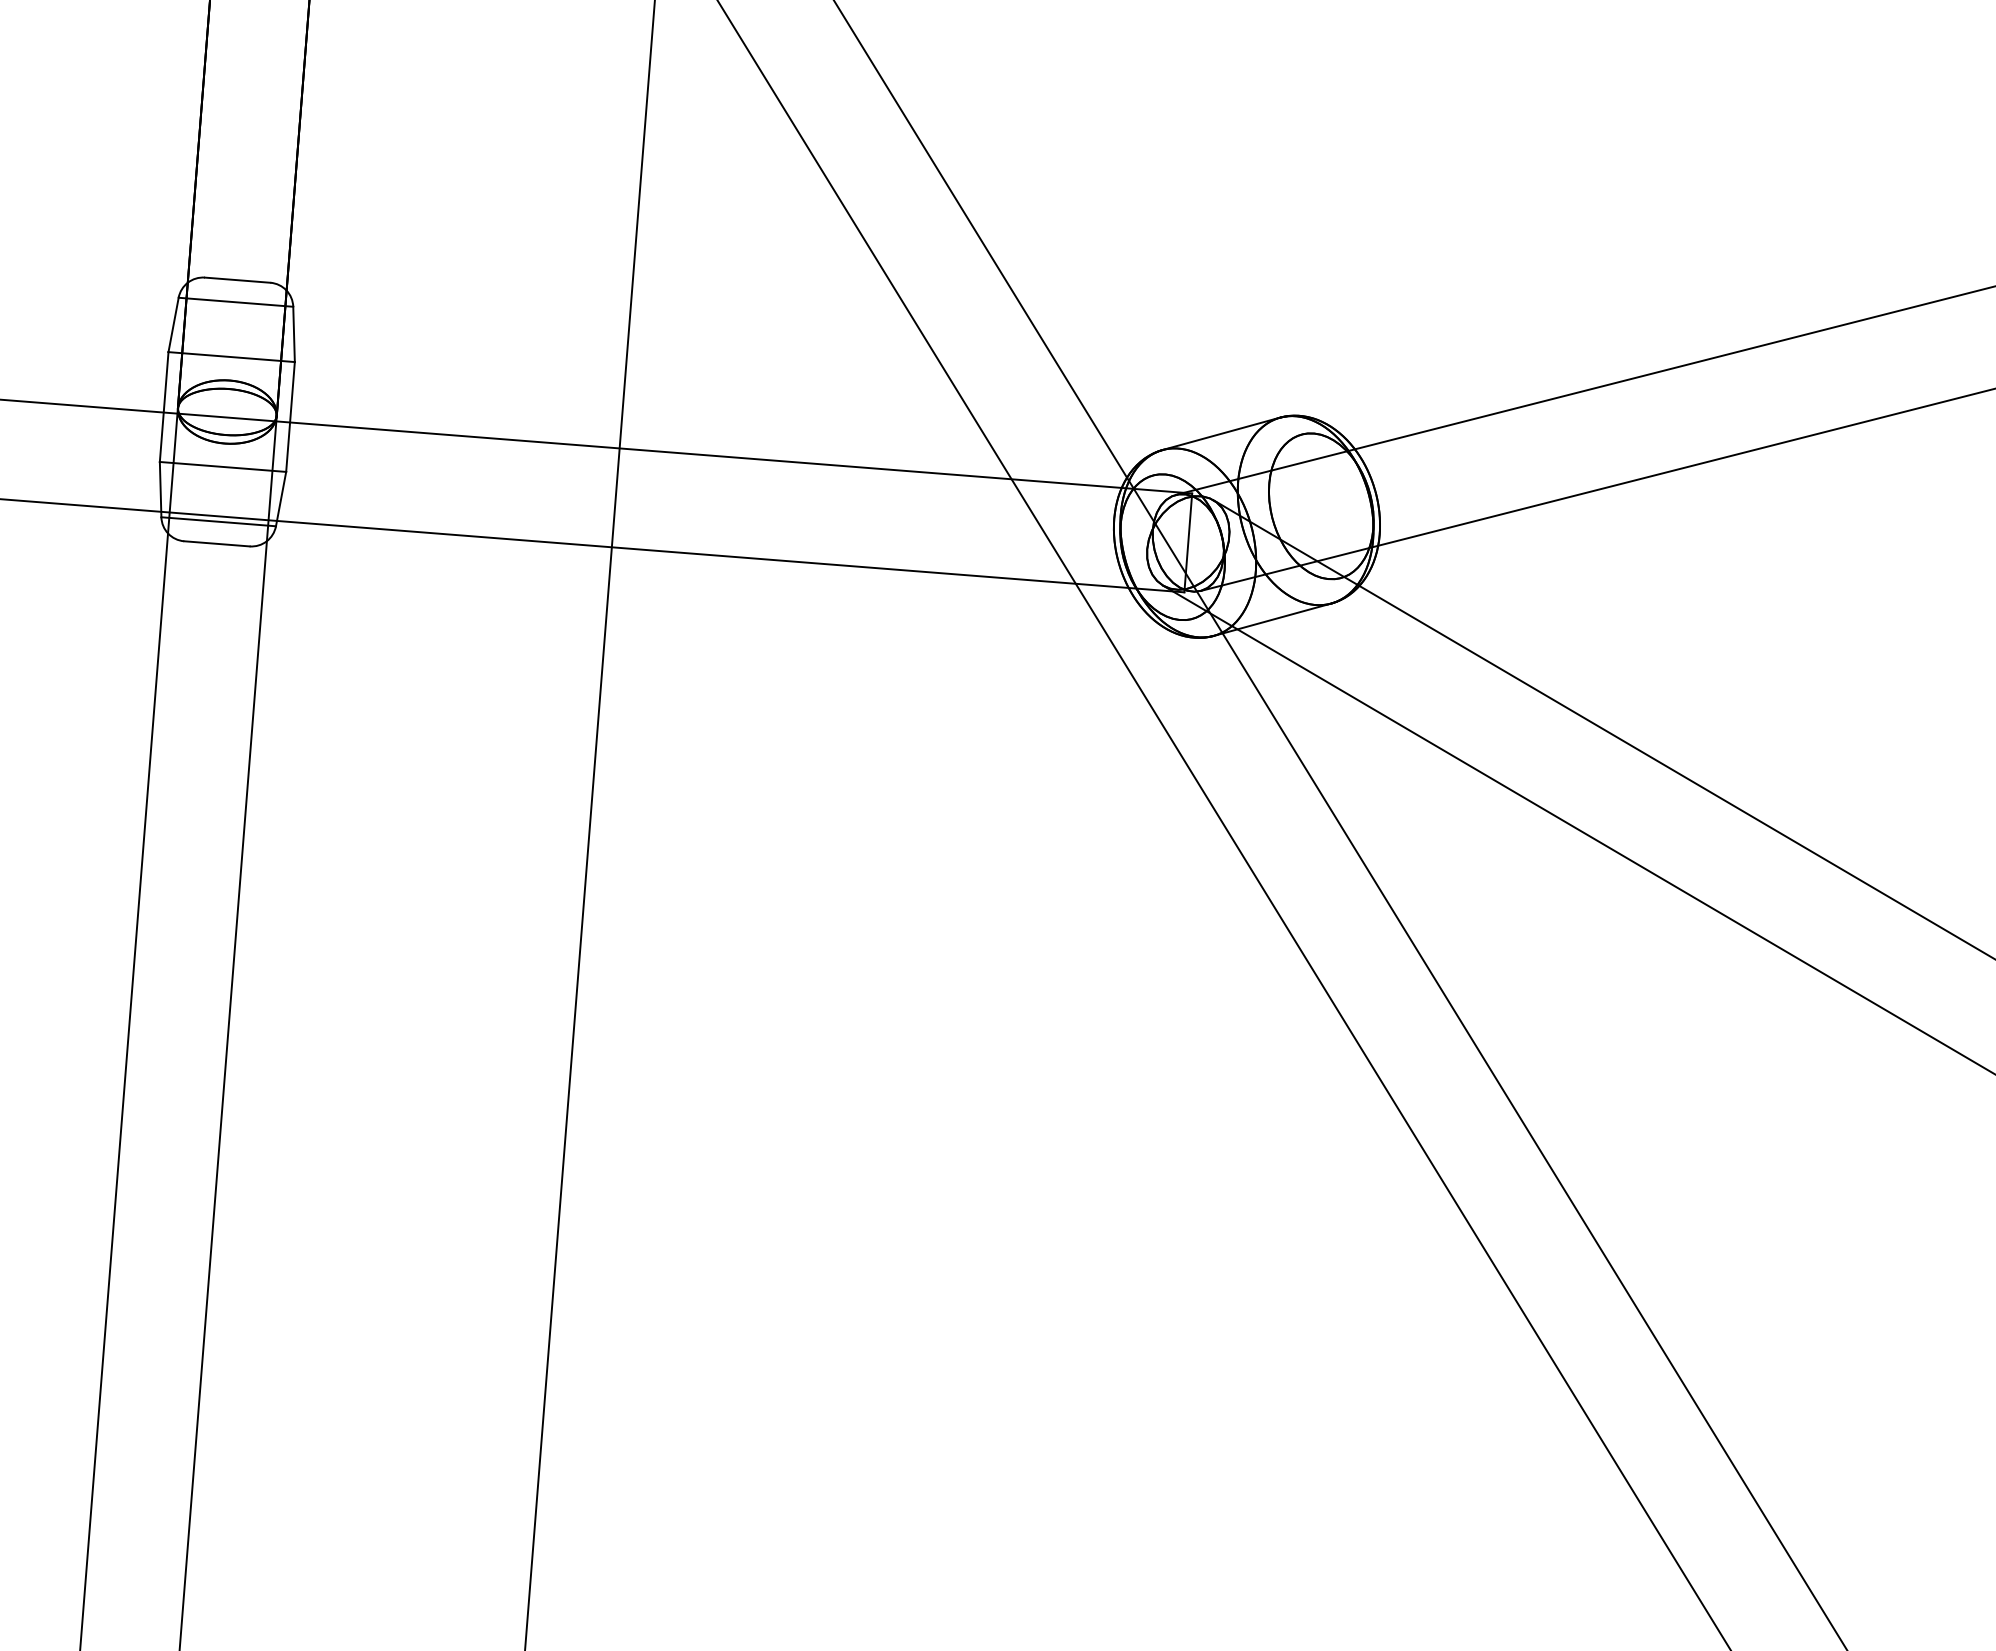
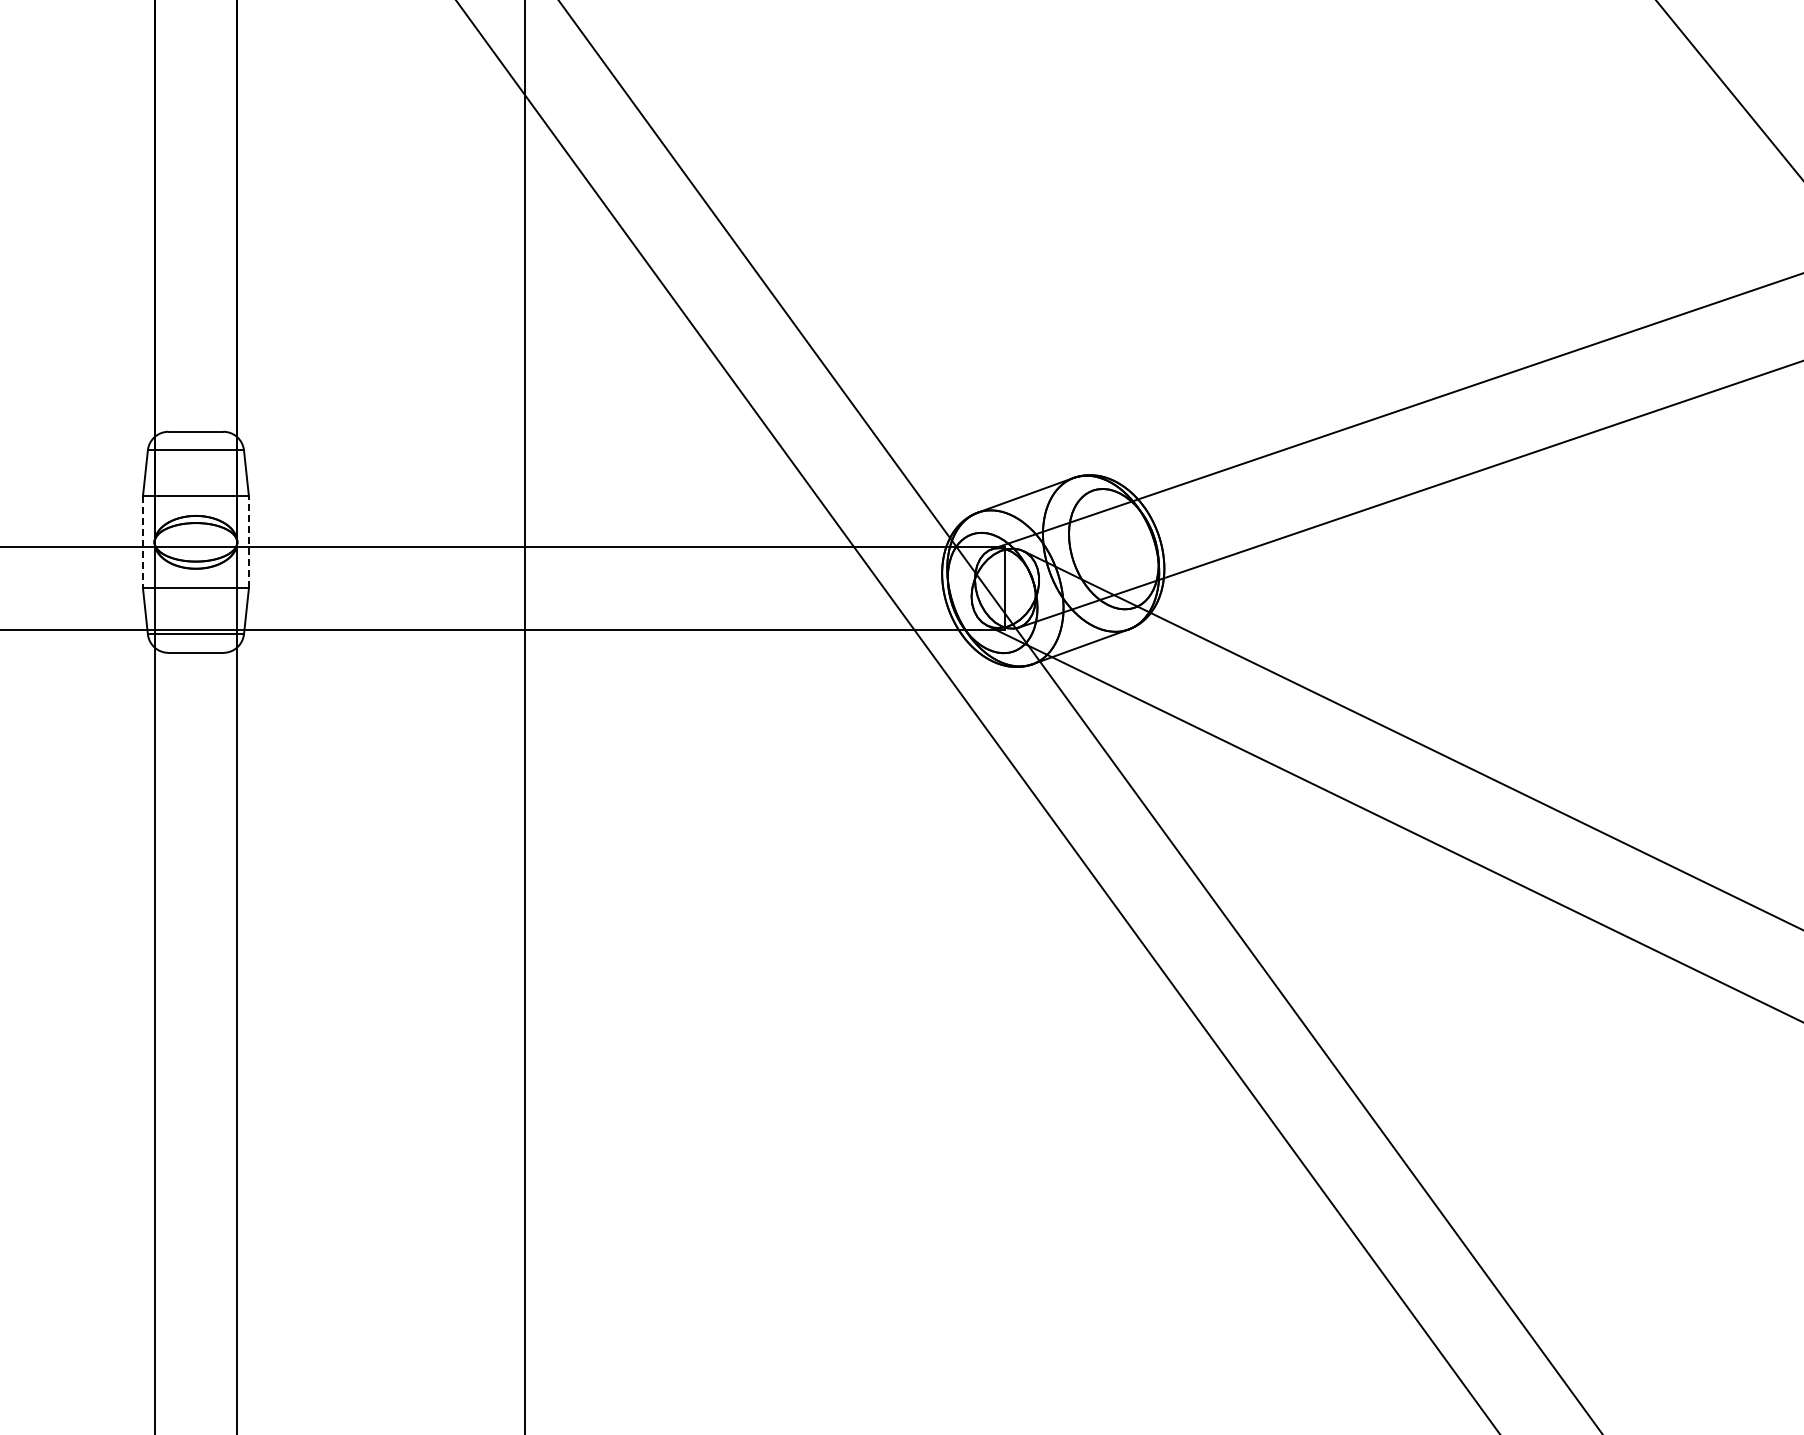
line: (163, 407) -> (142, 542), solid -> dashed
line: (290, 415) -> (248, 541), solid -> dashed

